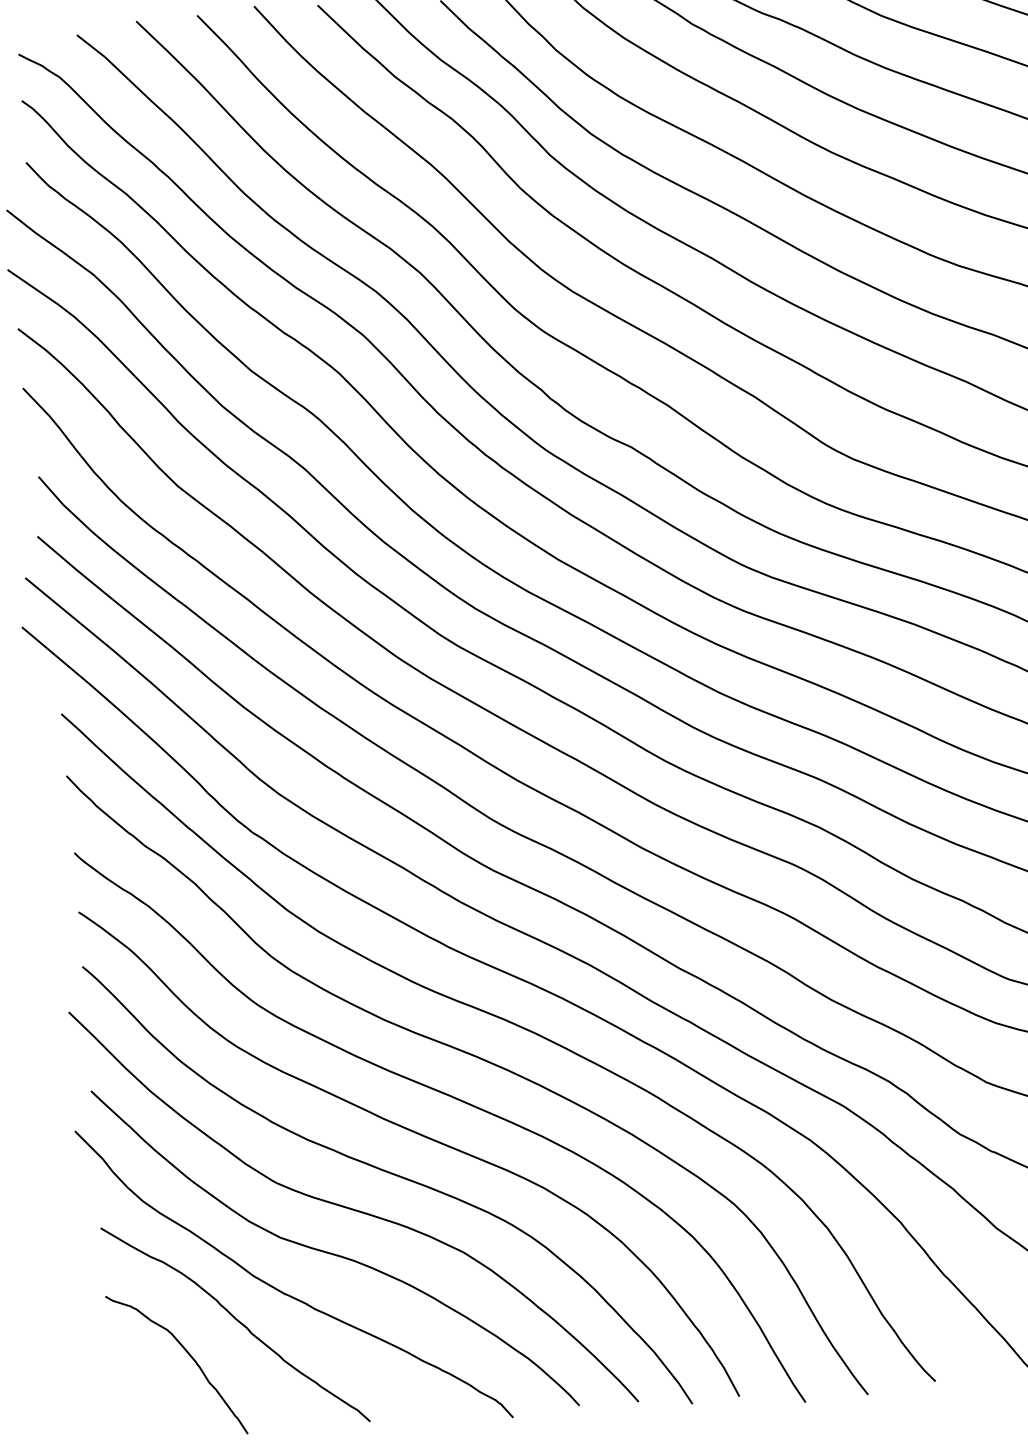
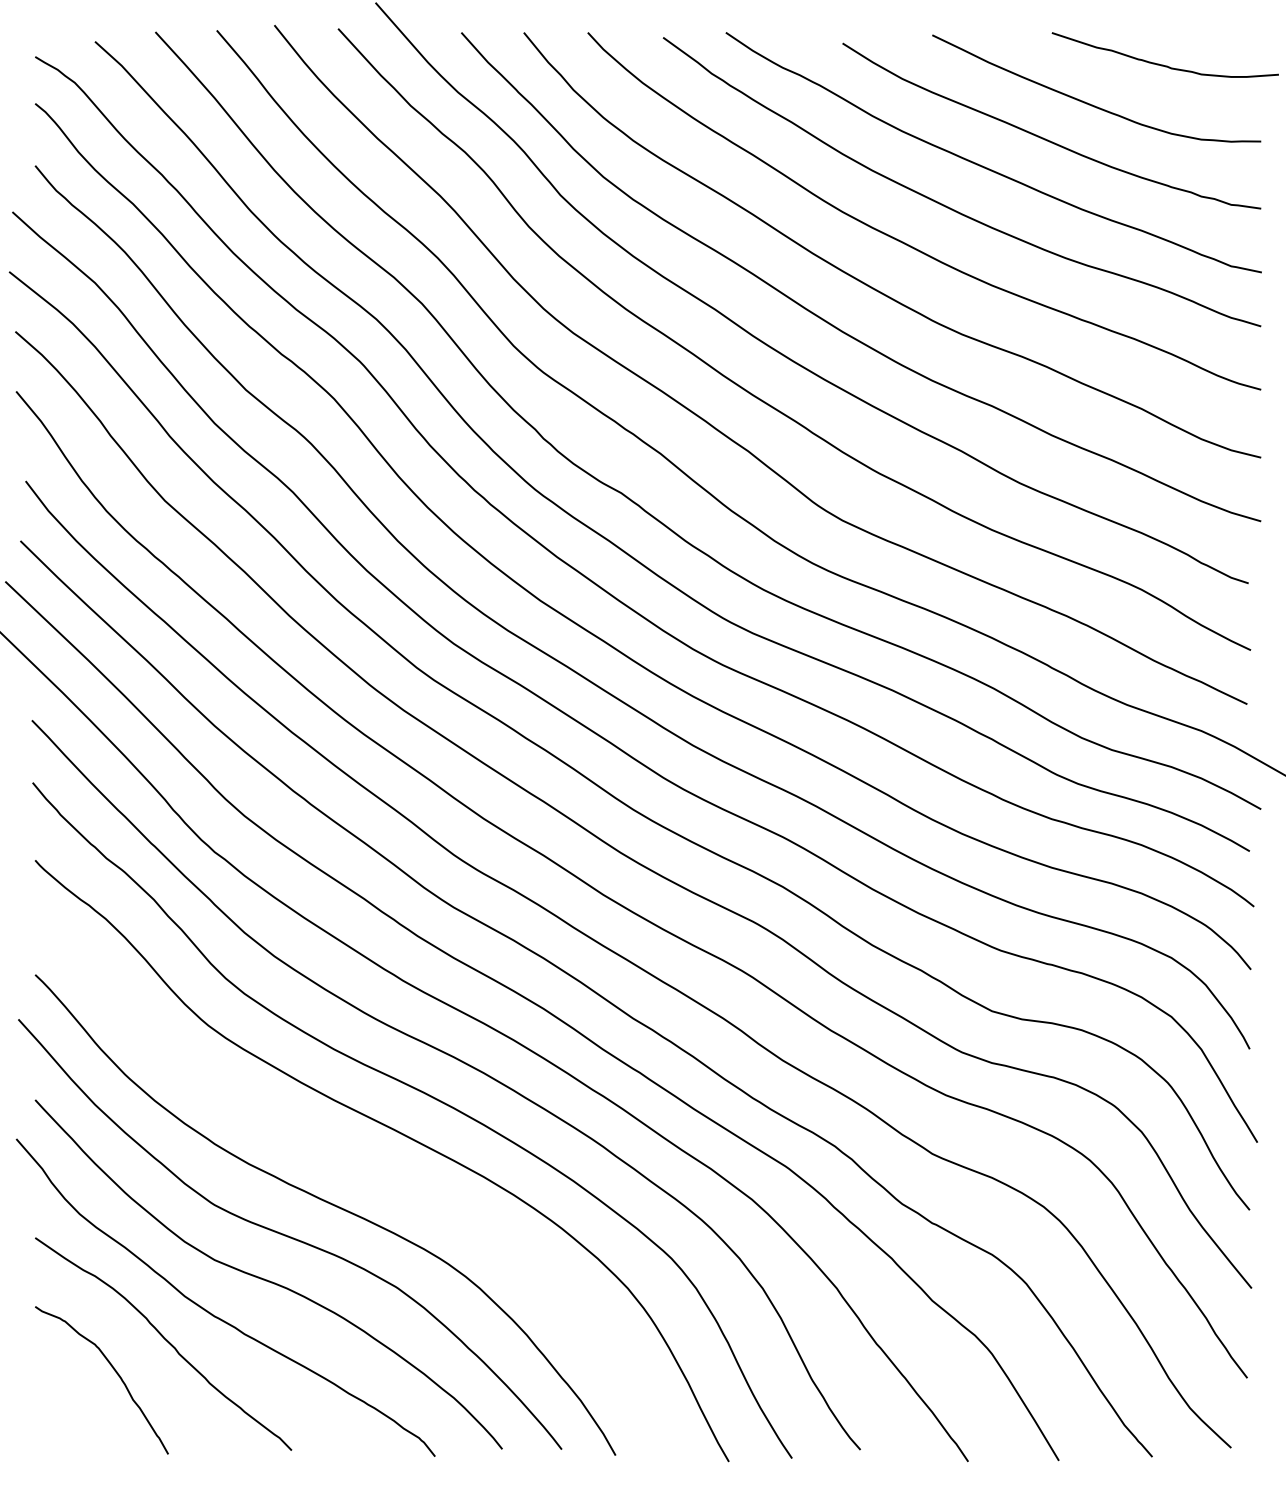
curve: (417, 1134) -> (359, 1166), removed

